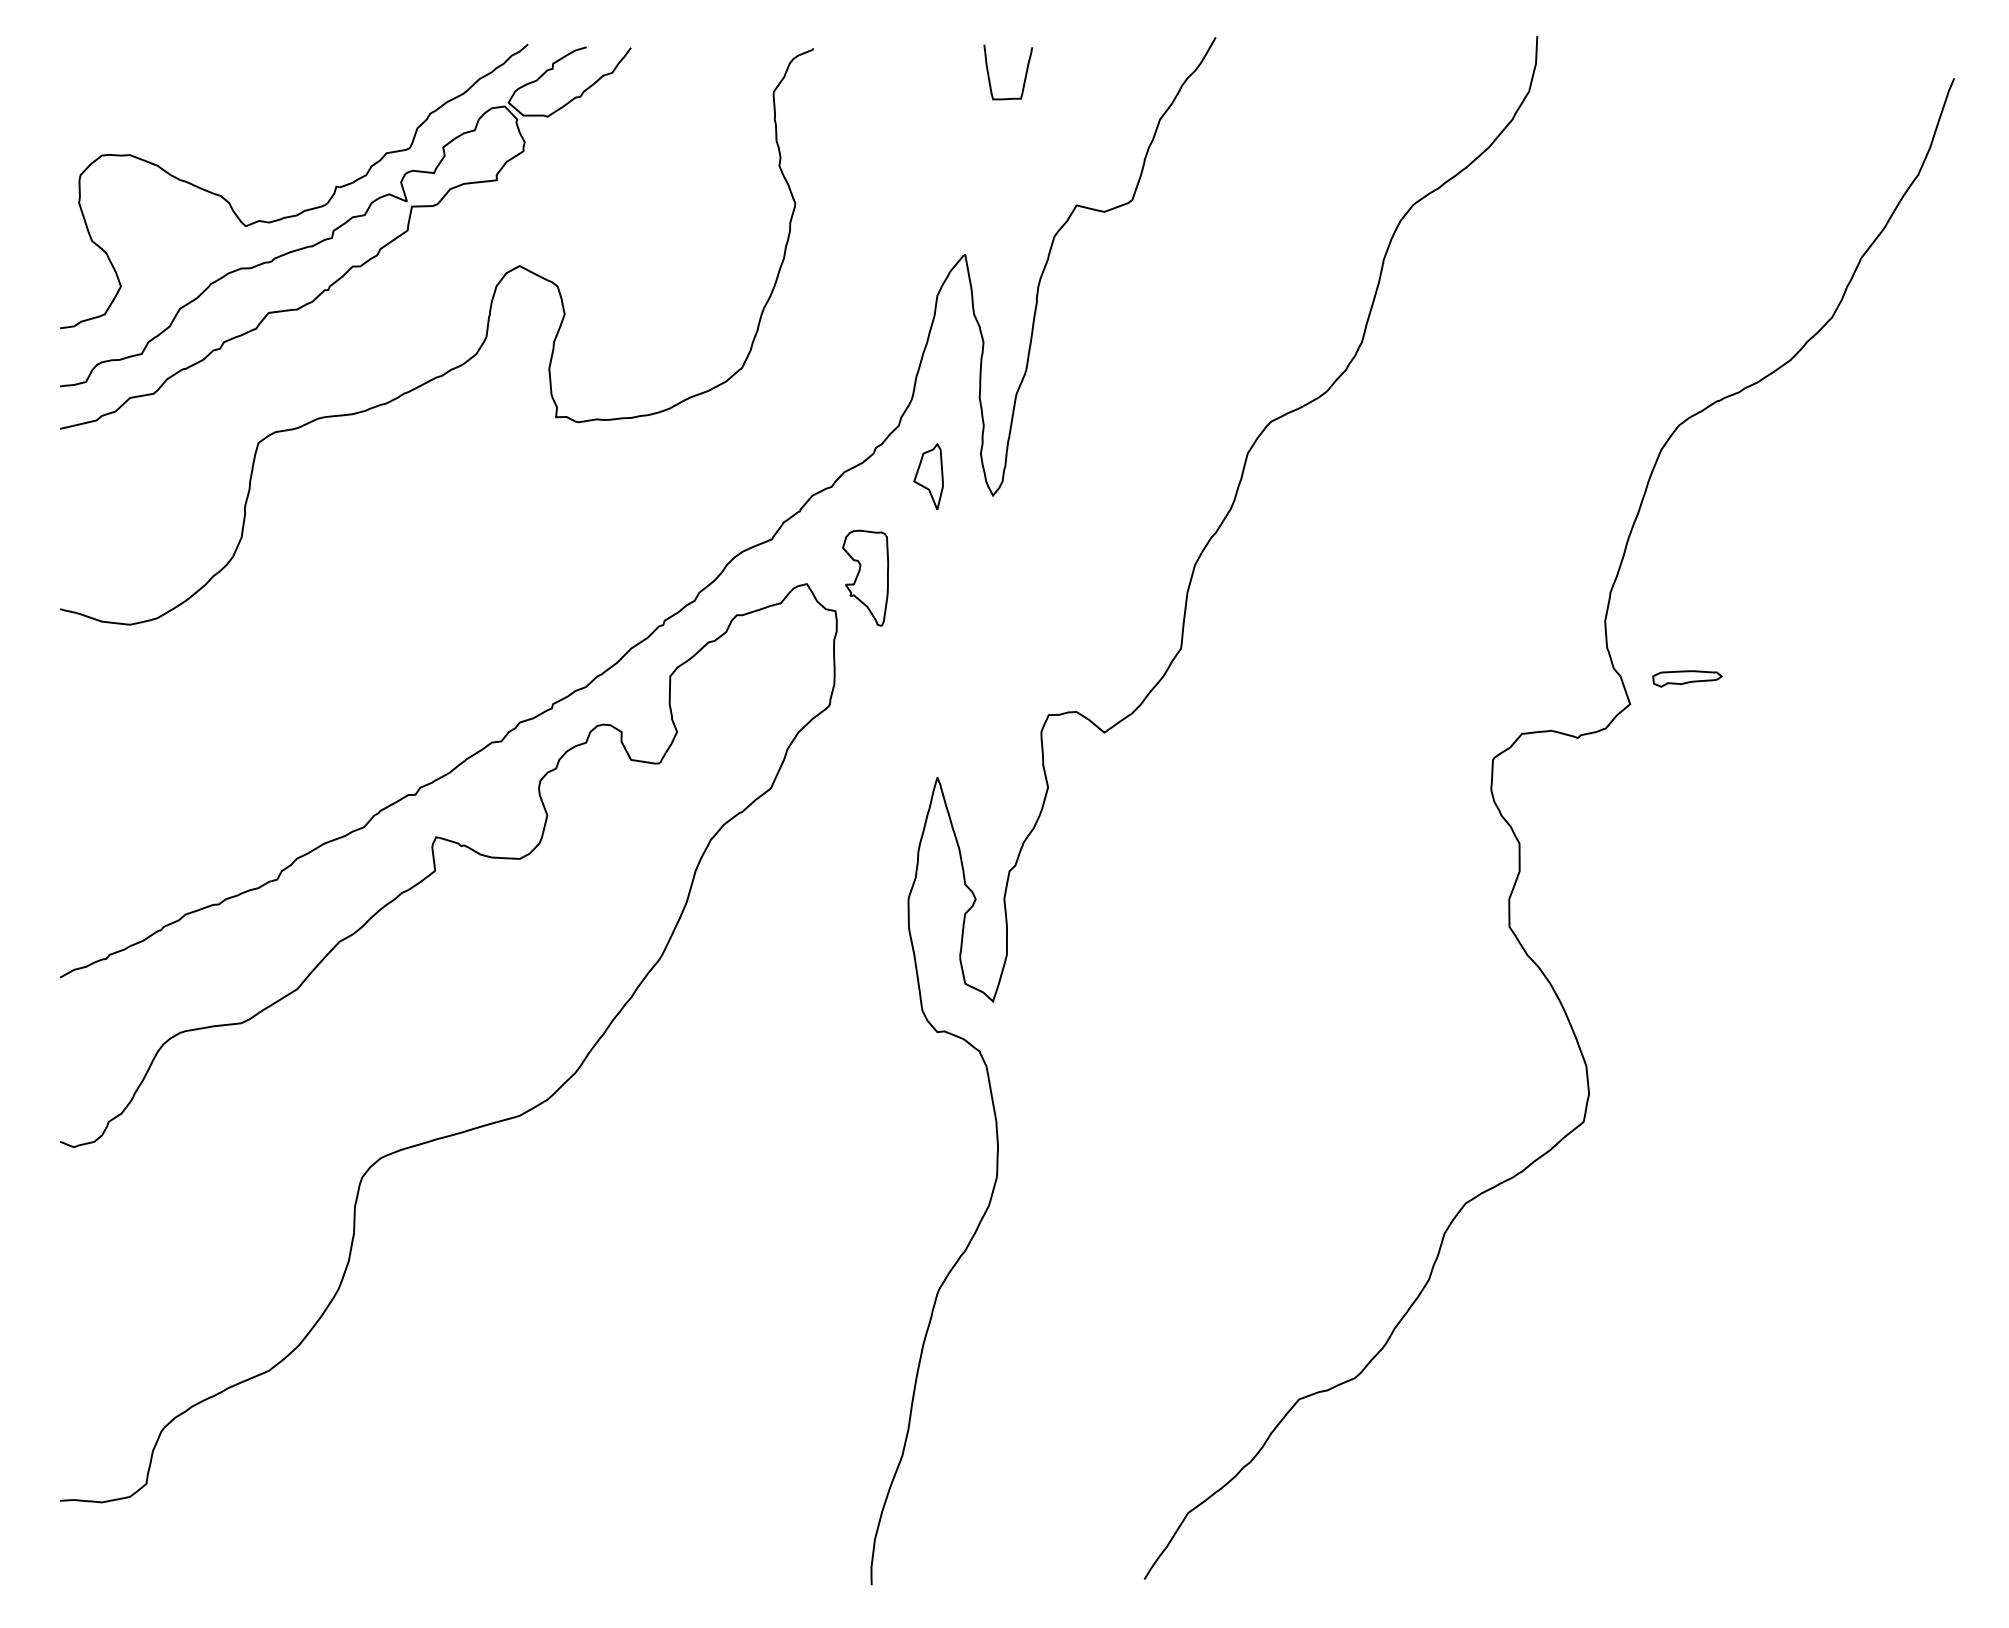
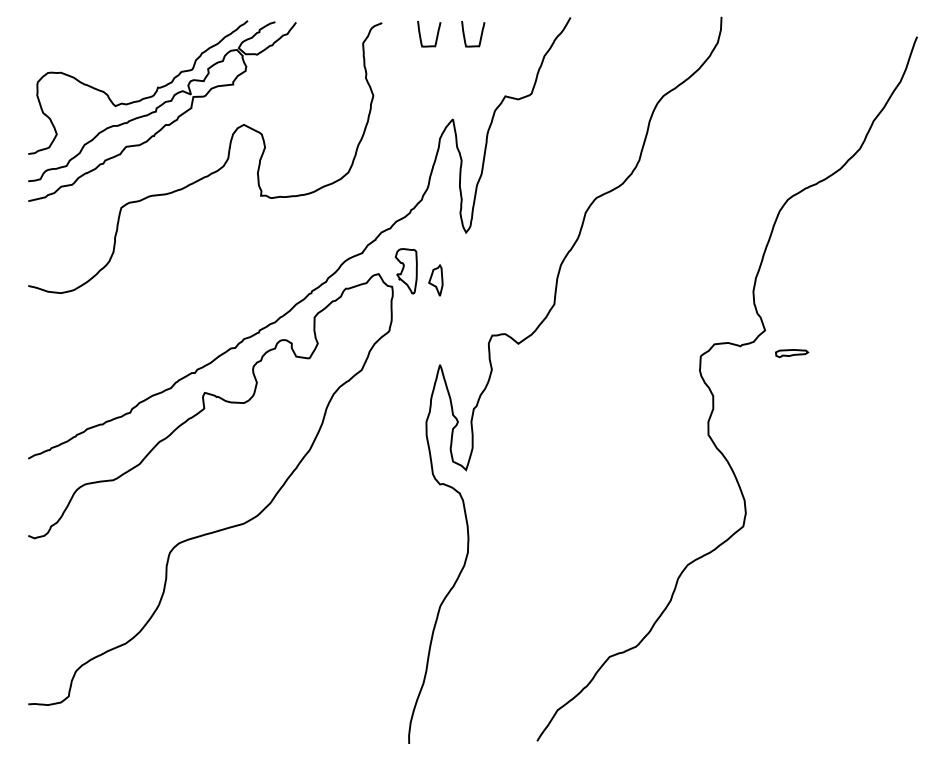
curve: (929, 73) -> (436, 34), added
part: (927, 476) -> (435, 280), moved
part: (1688, 678) -> (792, 353), moved

